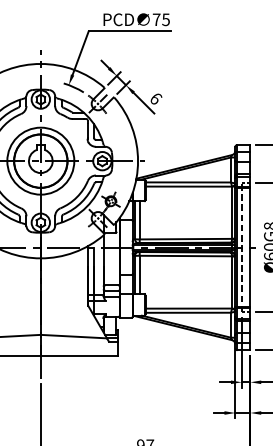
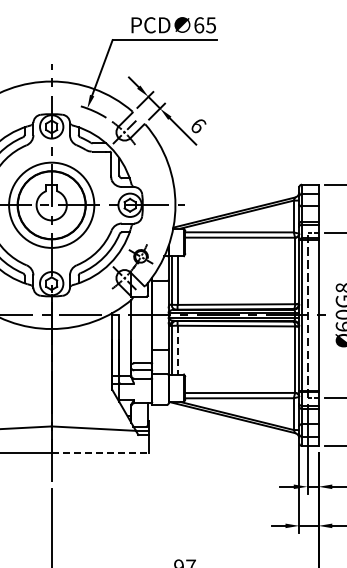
text: (156, 19) -> (199, 25), 75 -> 65
line: (139, 275) -> (177, 350), solid -> dashed
line: (79, 355) -> (100, 452), solid -> dashed

